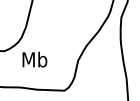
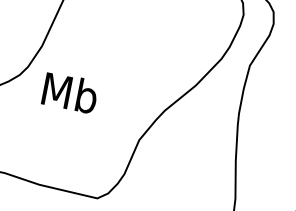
text: (34, 59) -> (69, 92), moved

